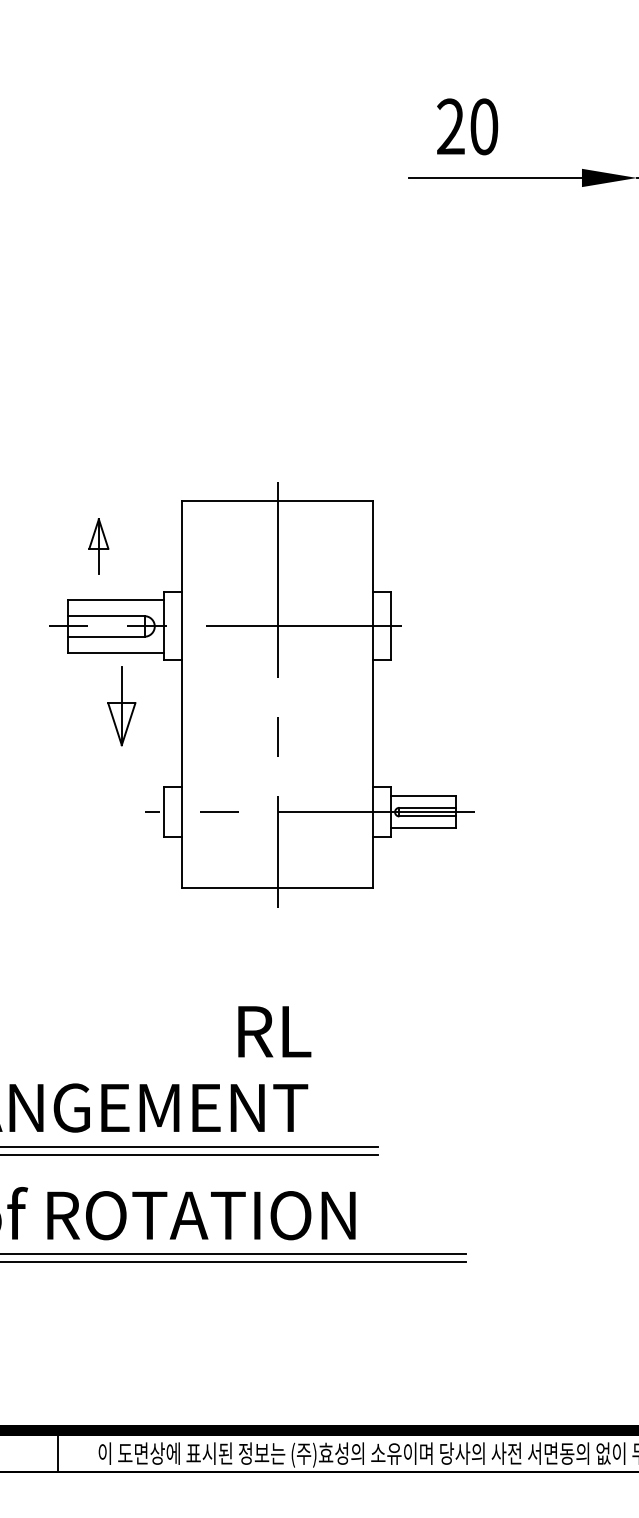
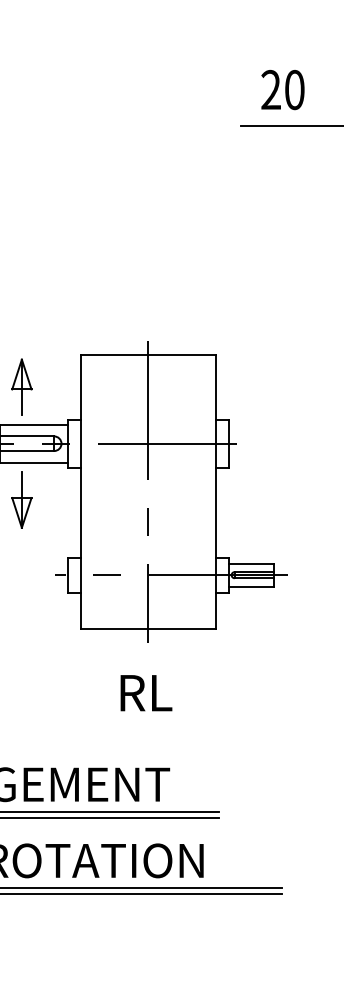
part: (98, 546) -> (21, 387), size x1.43
part: (121, 706) -> (21, 500), moved
text: (274, 1031) -> (146, 692), moved

